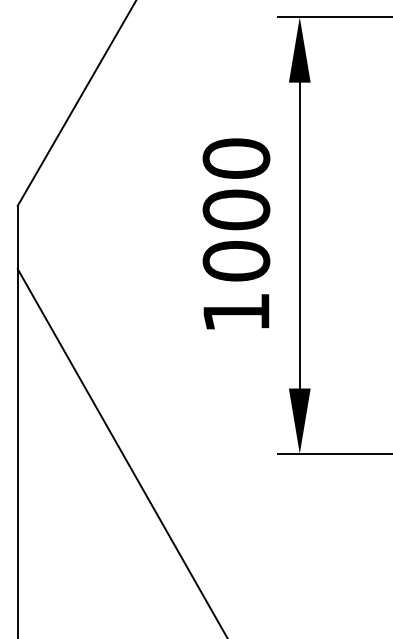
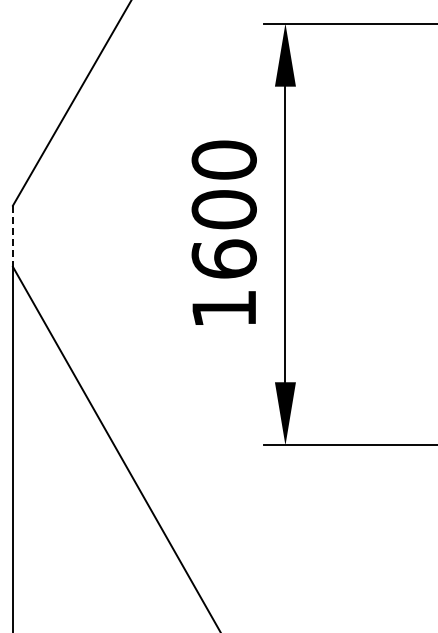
line: (17, 237) -> (12, 236), solid -> dashed
text: (235, 260) -> (223, 258), 1000 -> 1600

